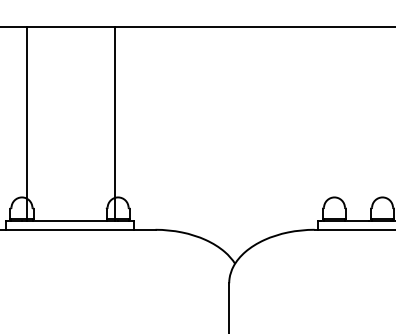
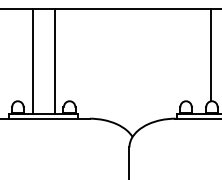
line: (379, 112) -> (210, 55), added
line: (26, 123) -> (32, 61), moved
line: (114, 123) -> (54, 61), moved

